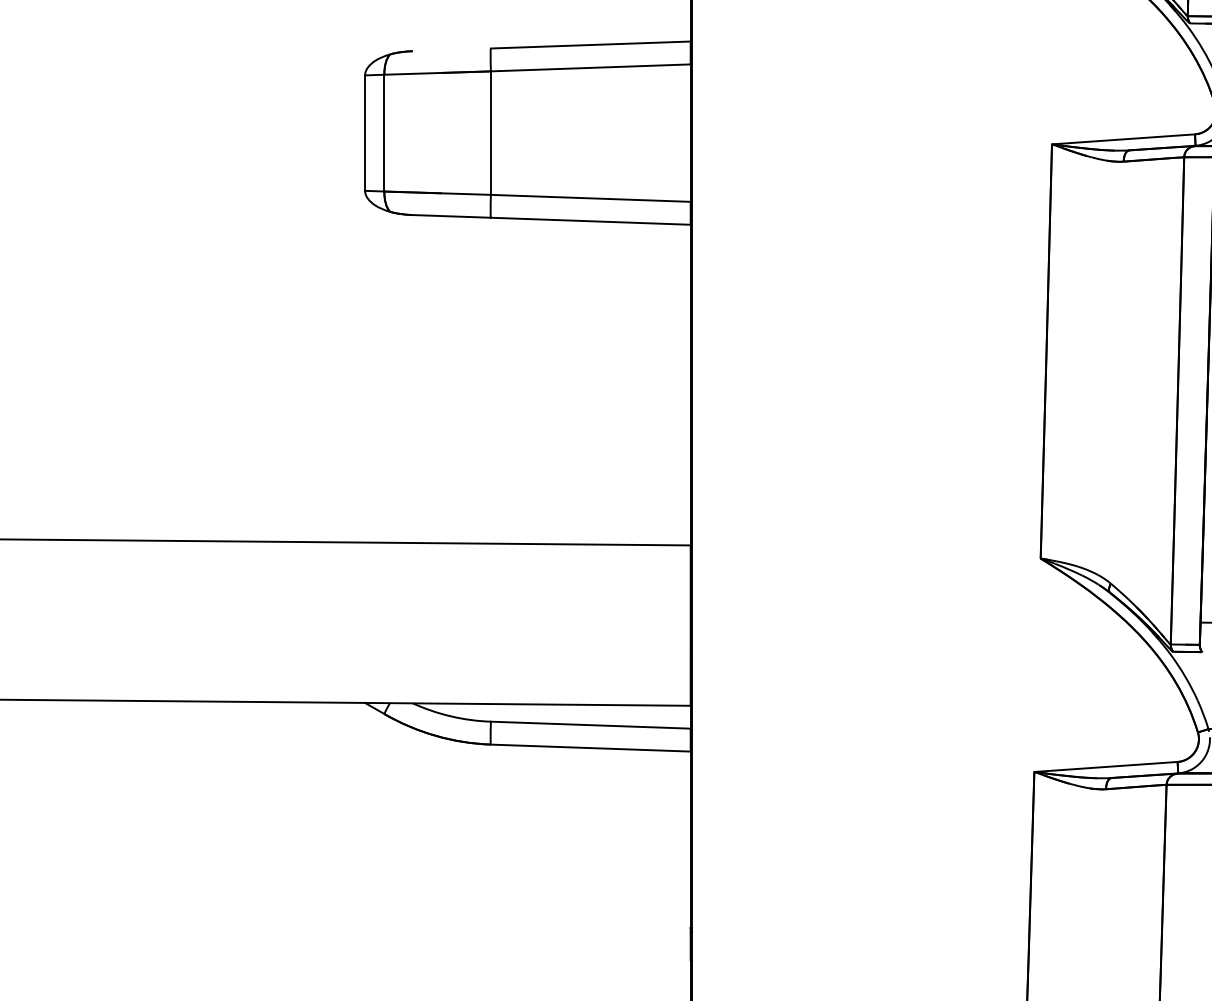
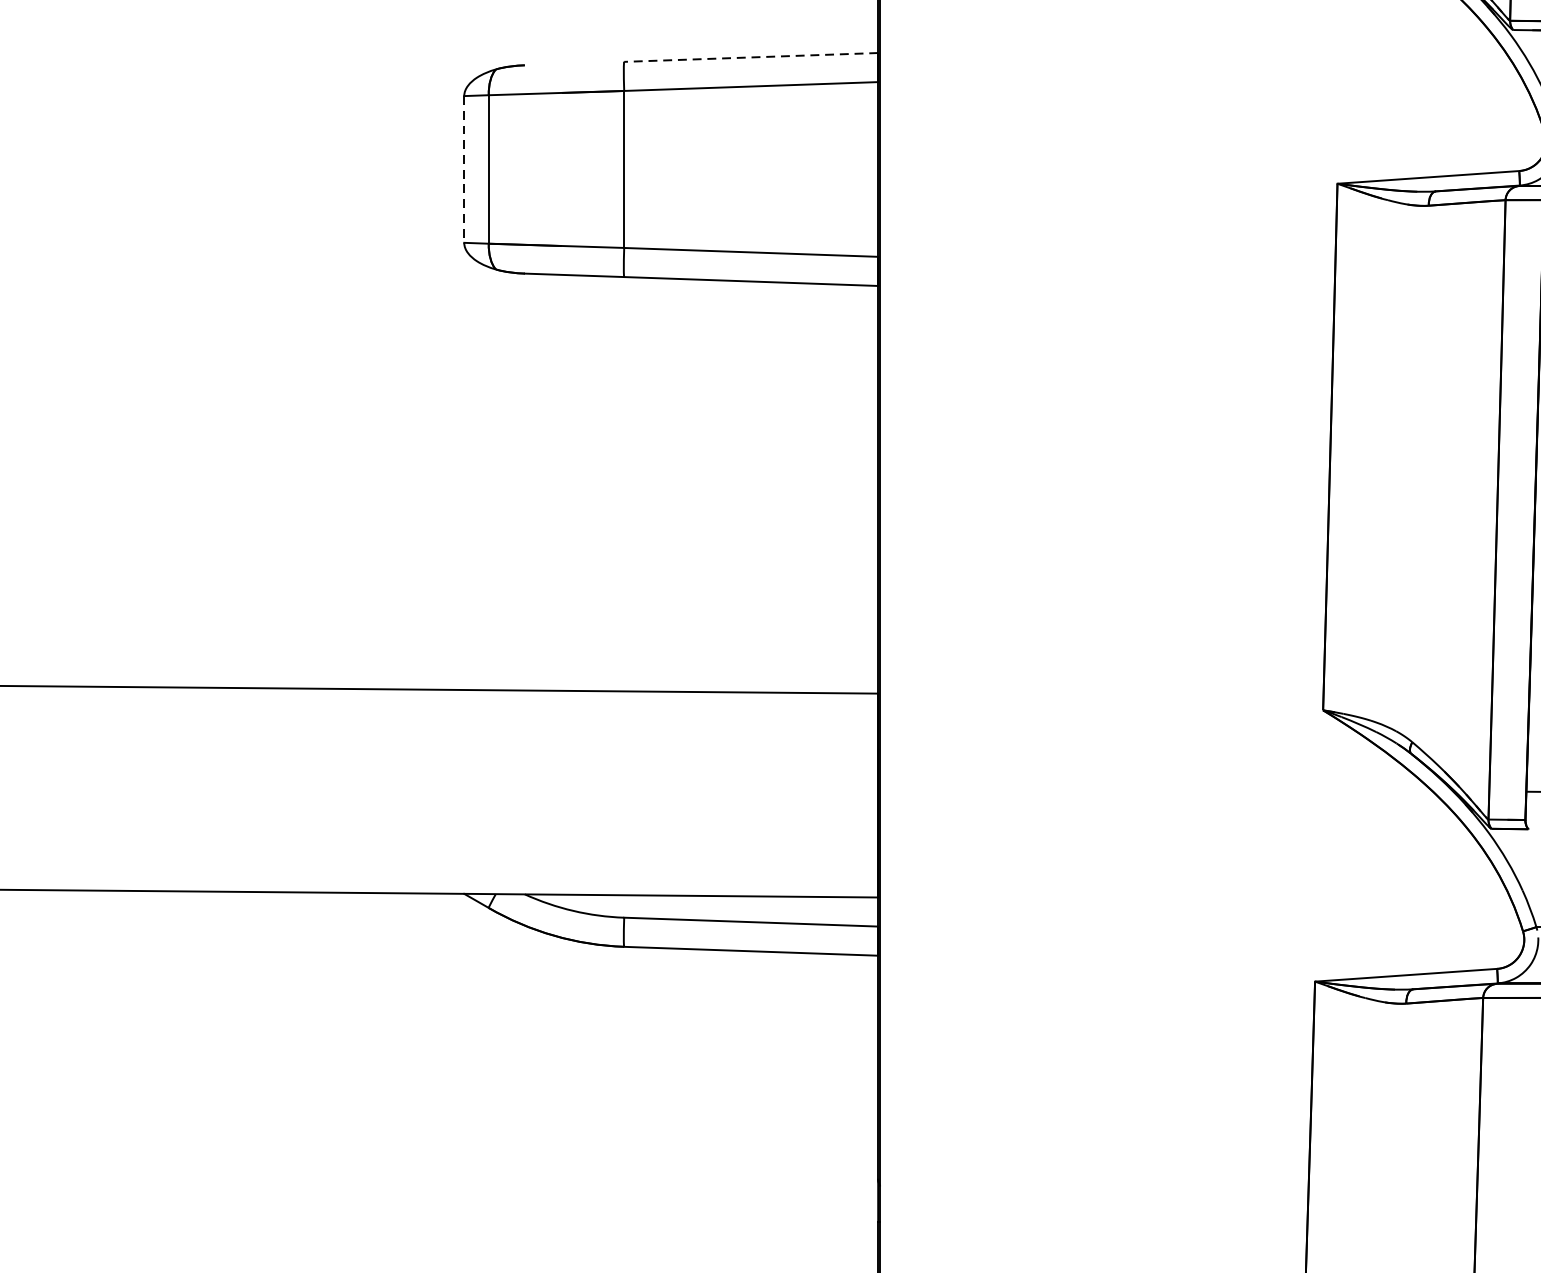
line: (590, 45) -> (750, 58), solid -> dashed
line: (365, 133) -> (464, 169), solid -> dashed

